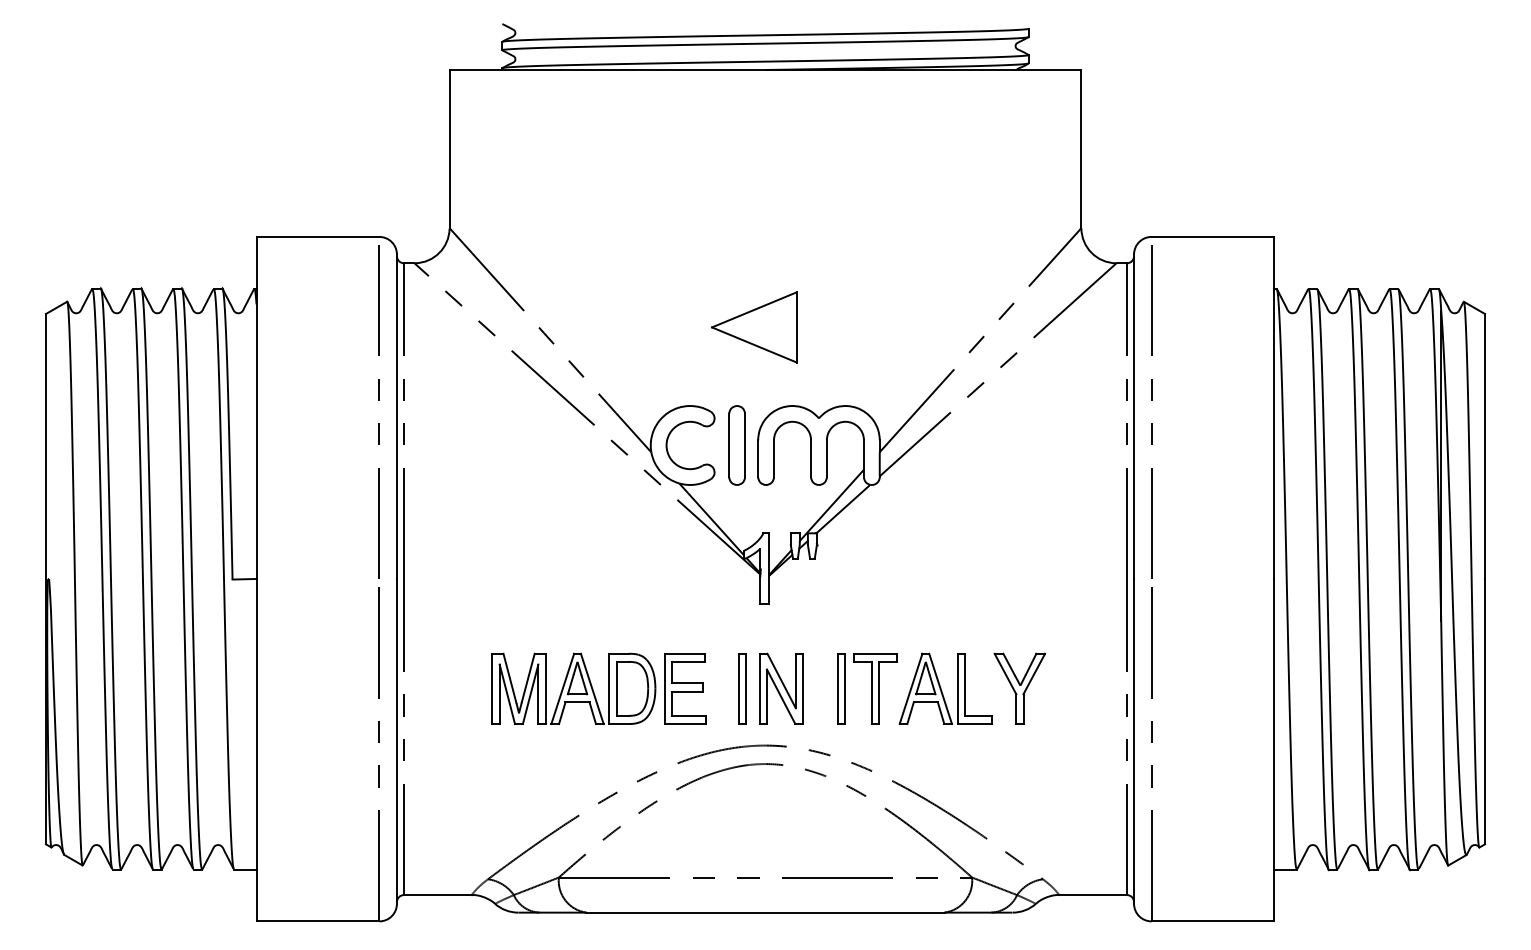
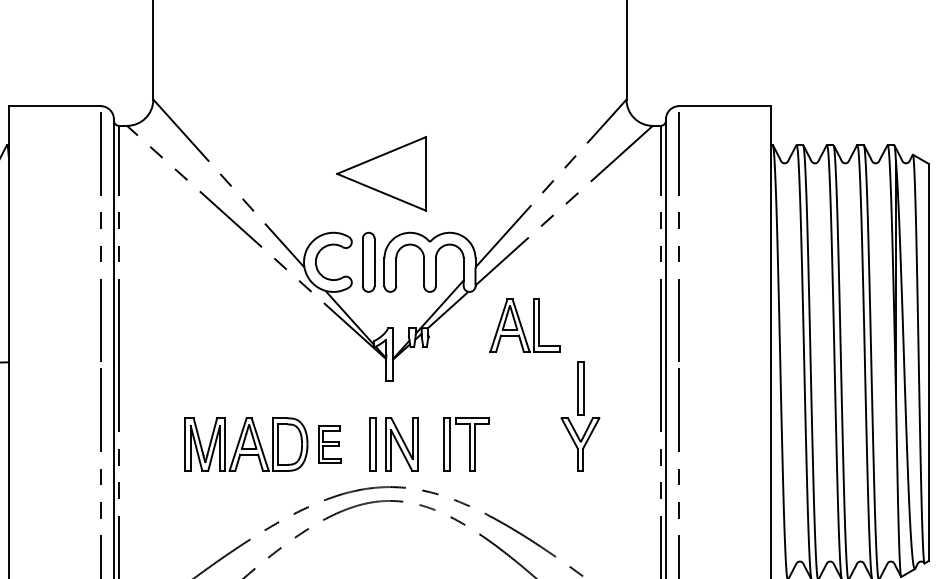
part: (754, 327) -> (381, 173), size x1.4
part: (1020, 613) -> (580, 388), added
part: (685, 688) -> (330, 444), size x0.7
part: (945, 688) -> (524, 325), moved

